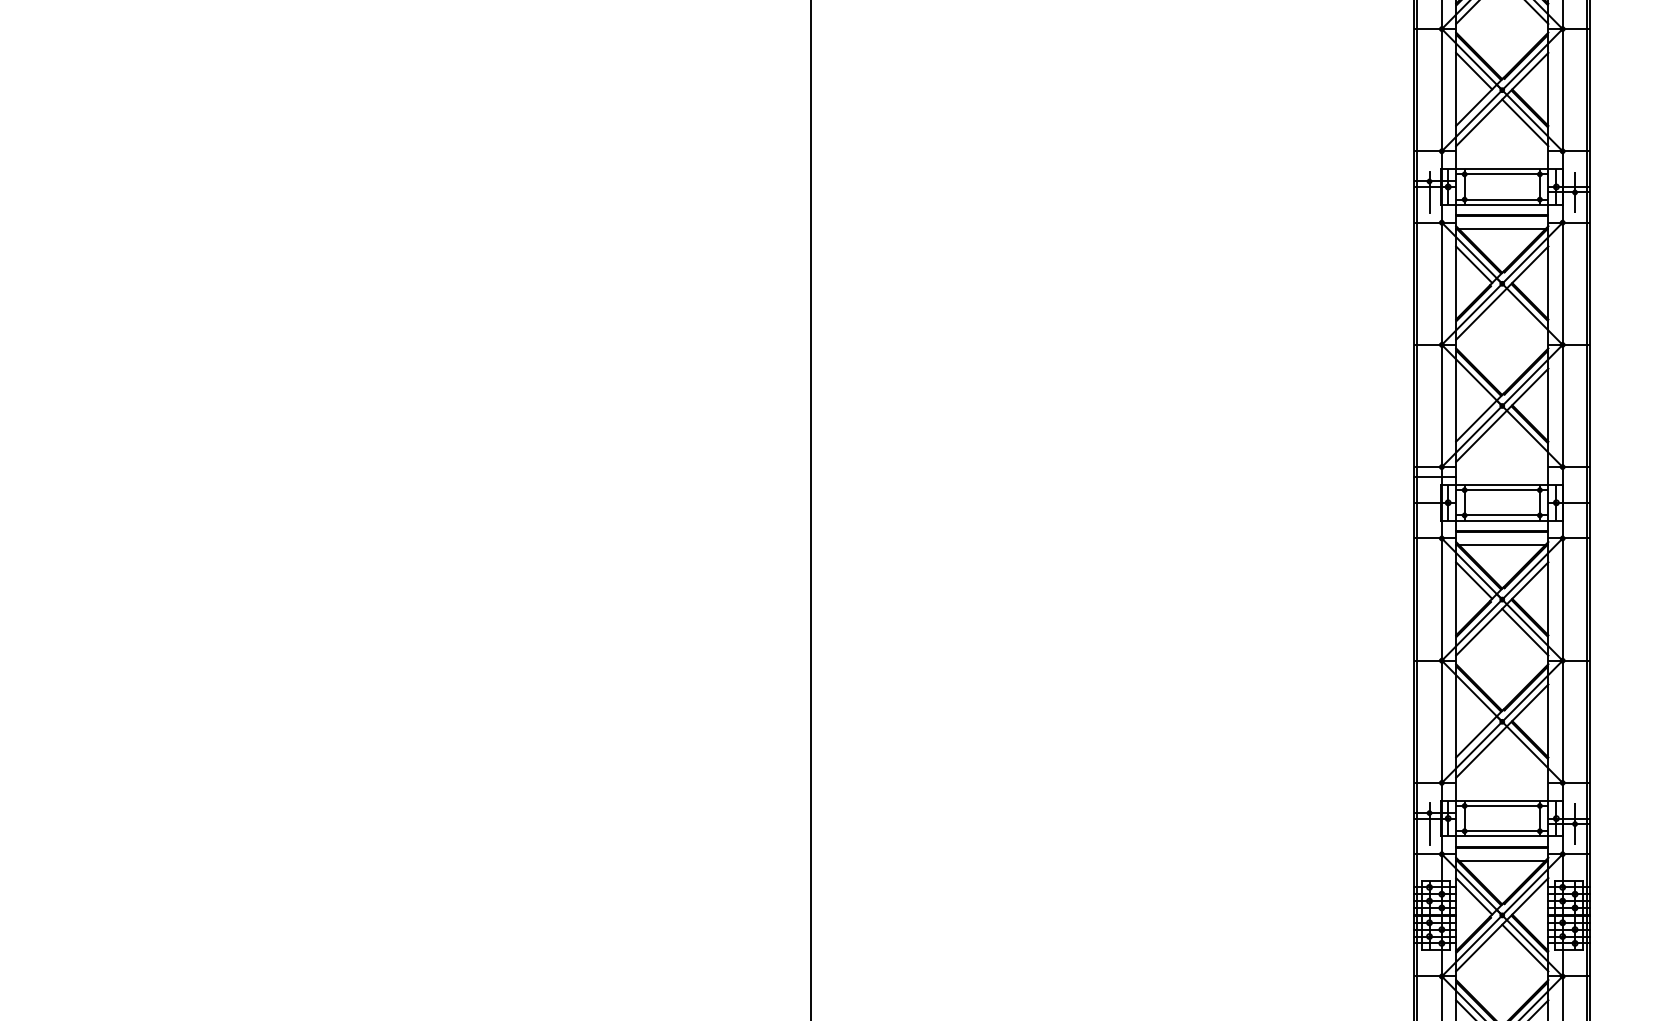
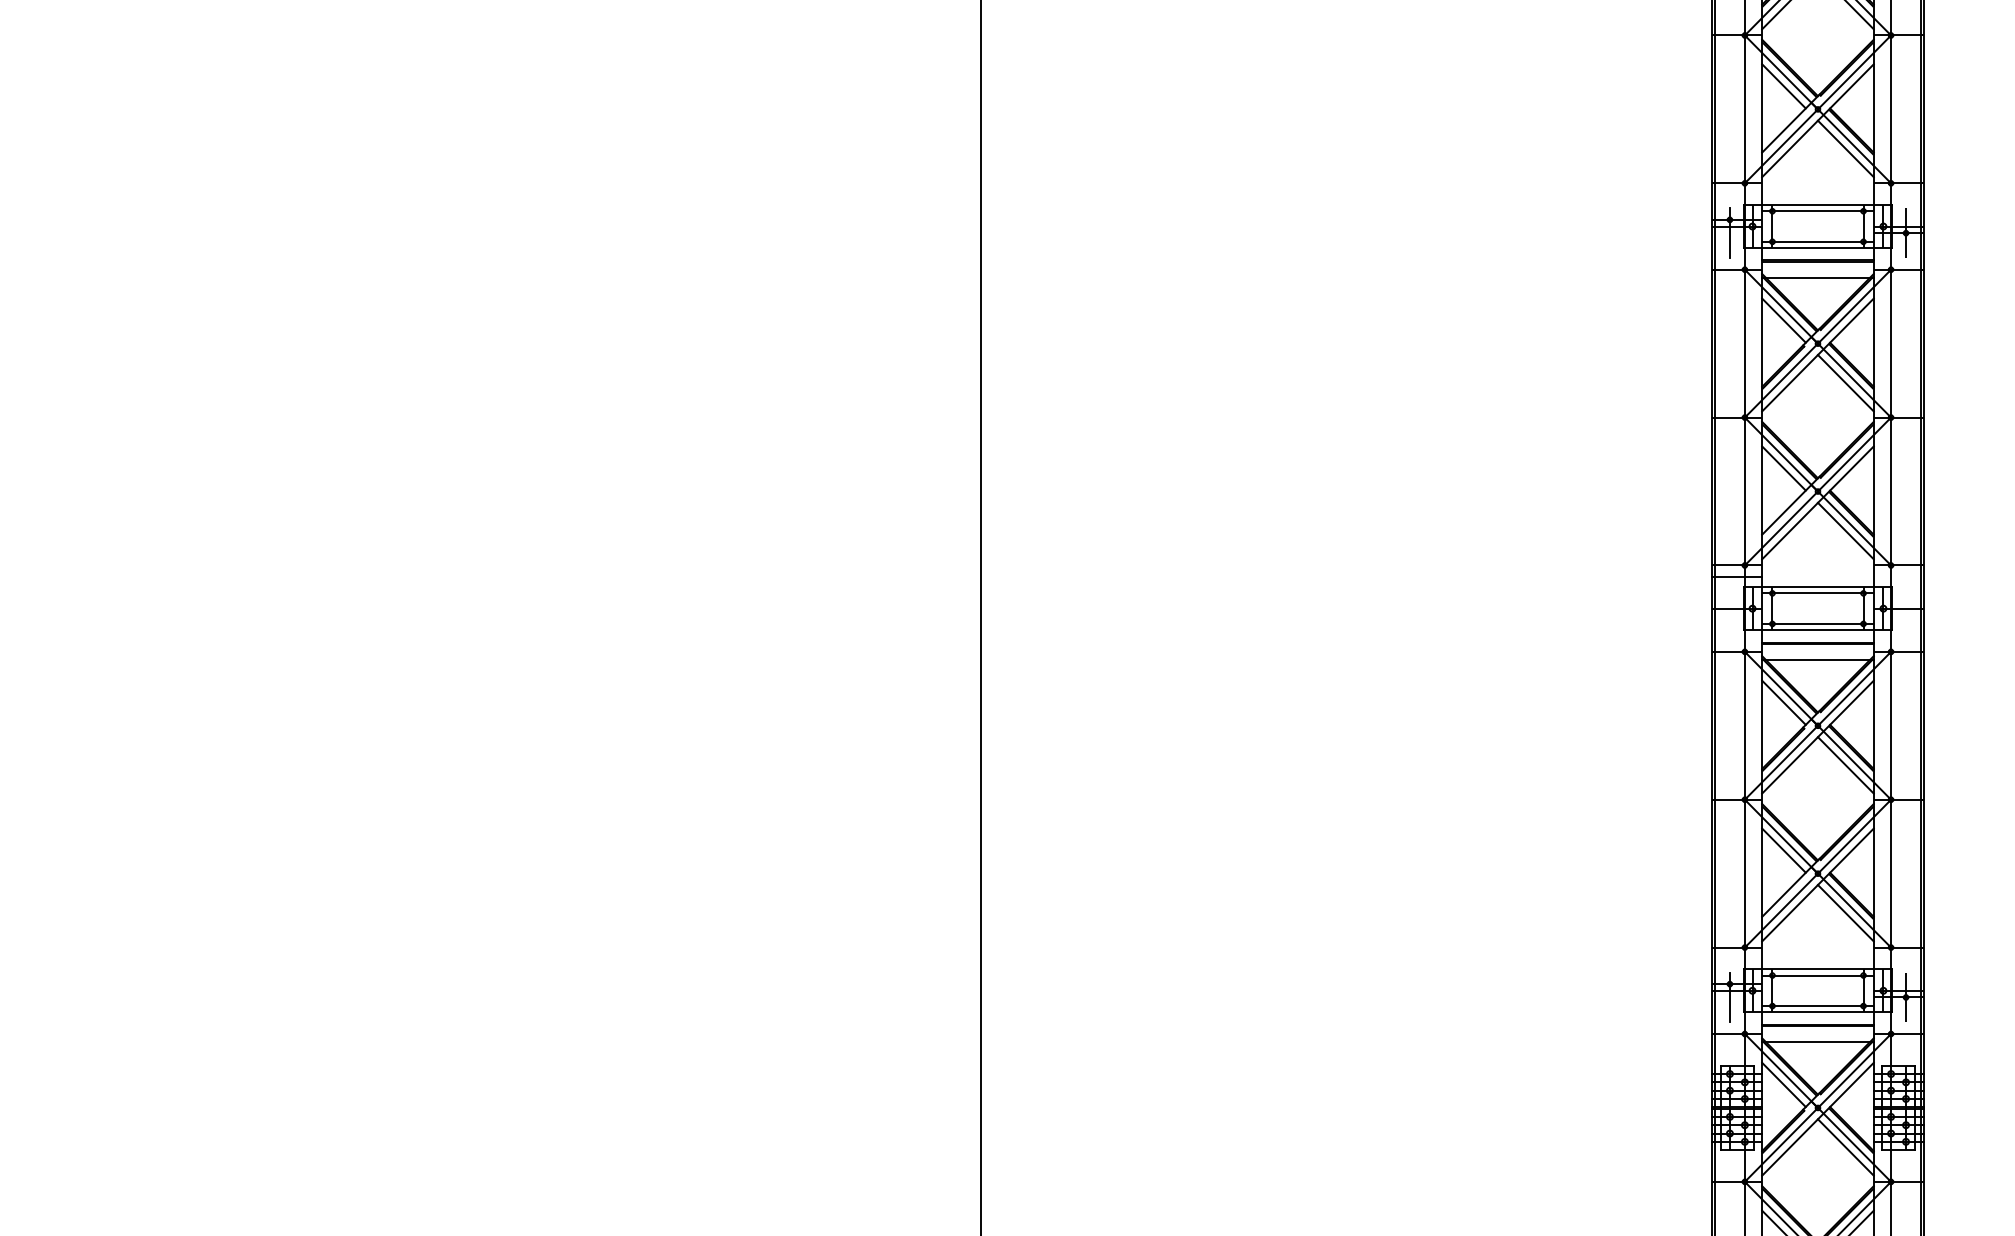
line: (1525, 316) -> (1845, 383), added
line: (1473, 386) -> (1783, 468), added
line: (1525, 438) -> (1845, 530), added
line: (1473, 702) -> (1783, 850), added
line: (1525, 754) -> (1845, 913), added

